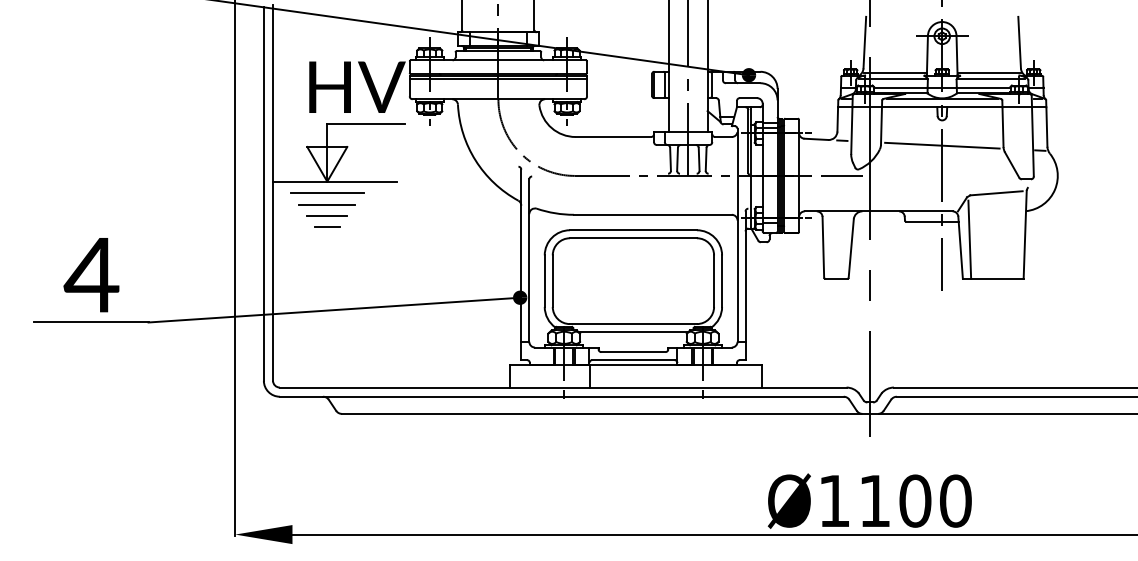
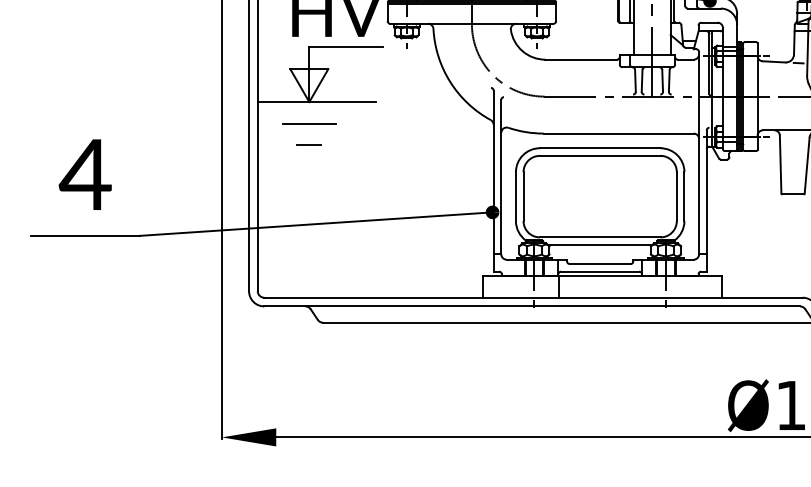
line: (326, 193) -> (308, 113), removed
line: (327, 215) -> (309, 134), removed
text: (91, 275) -> (85, 175), moved

